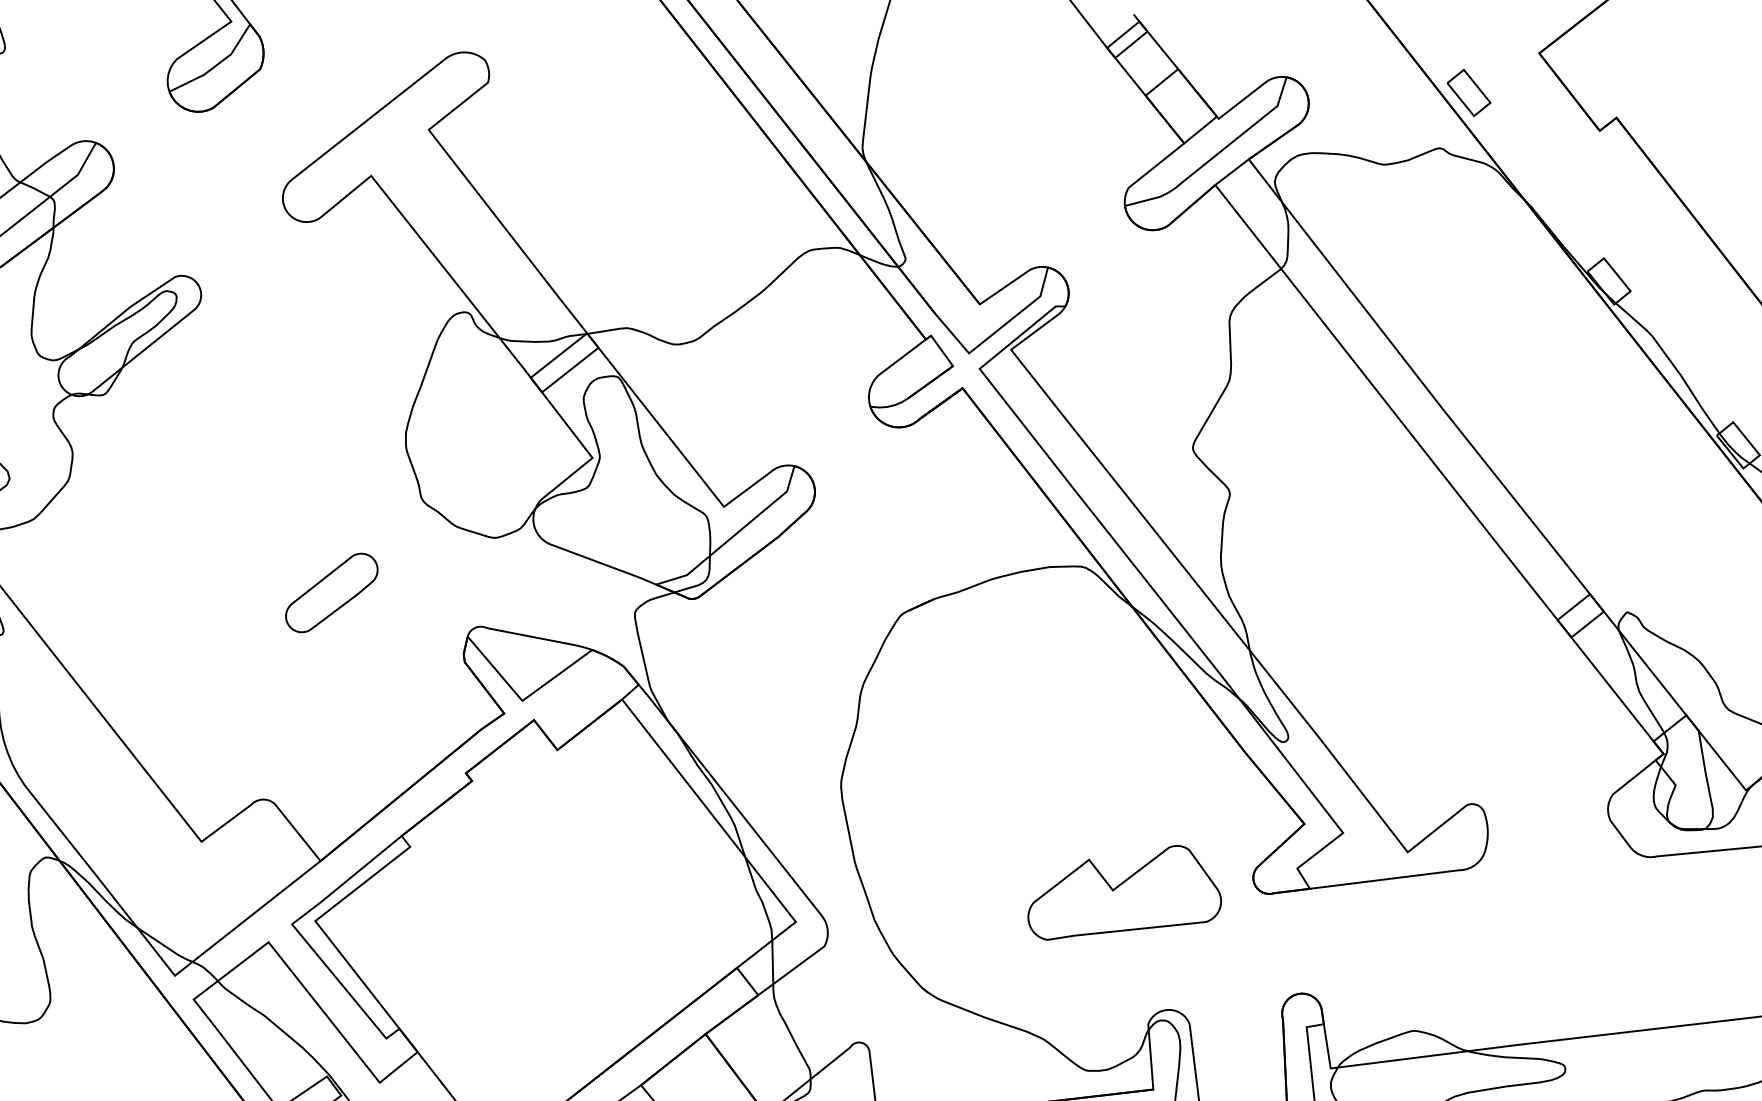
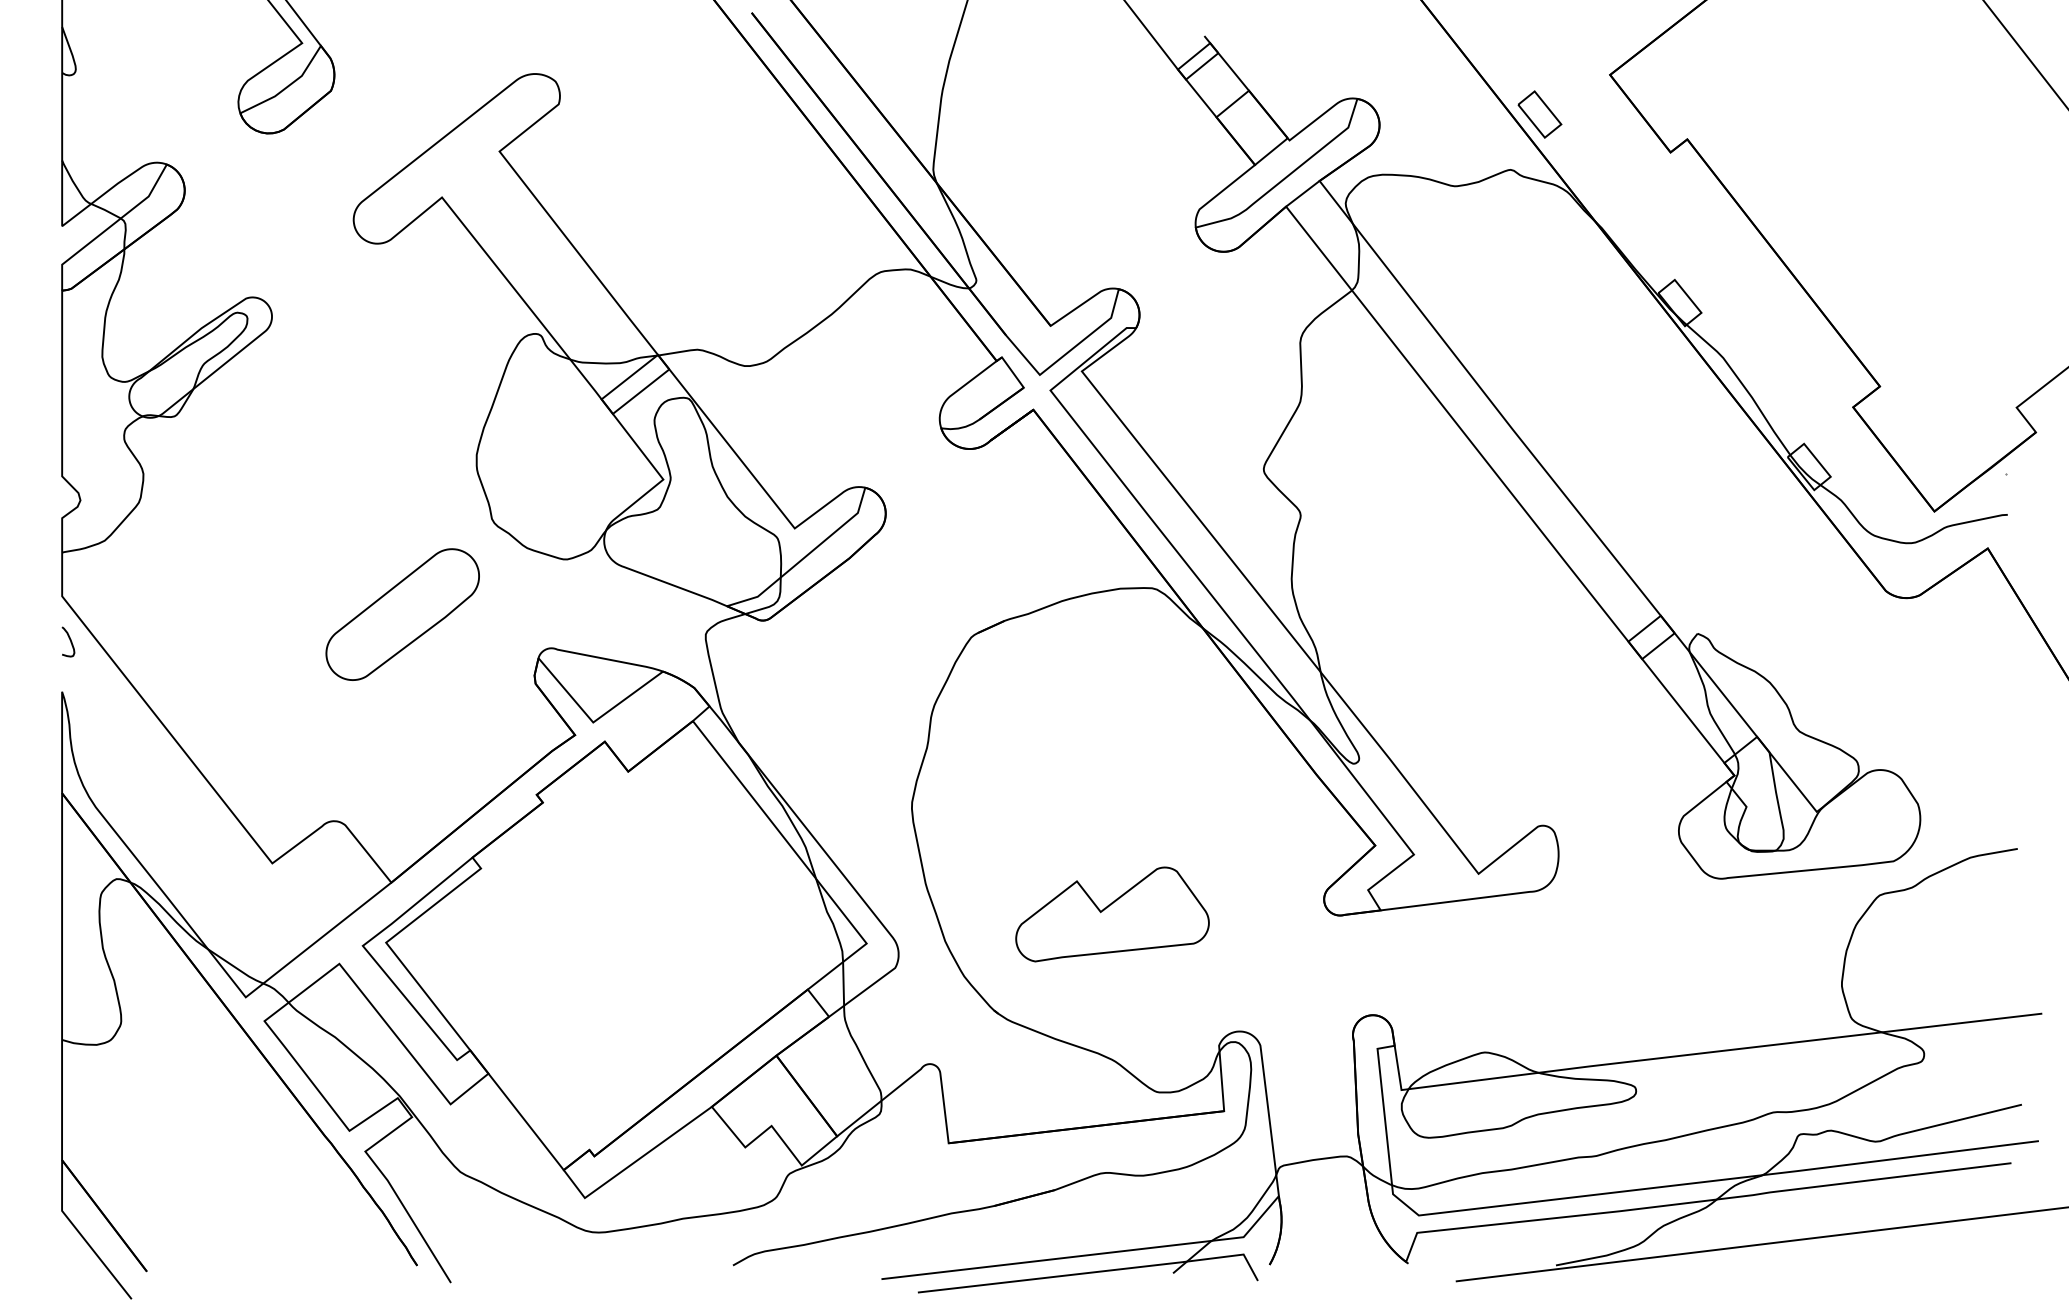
part: (331, 592) -> (402, 614), size x1.67
part: (1124, 892) -> (1112, 914), moved

